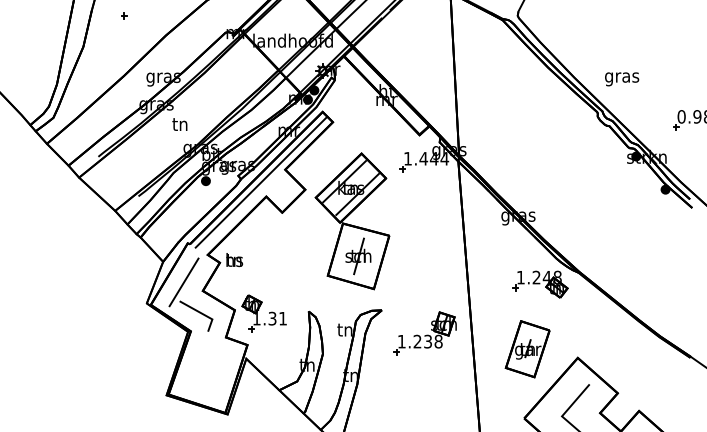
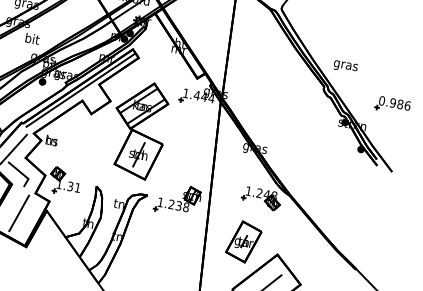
text: (180, 124) -> (32, 39), tn -> bit
part: (424, 333) -> (177, 199), moved
line: (208, 369) -> (19, 213), added

